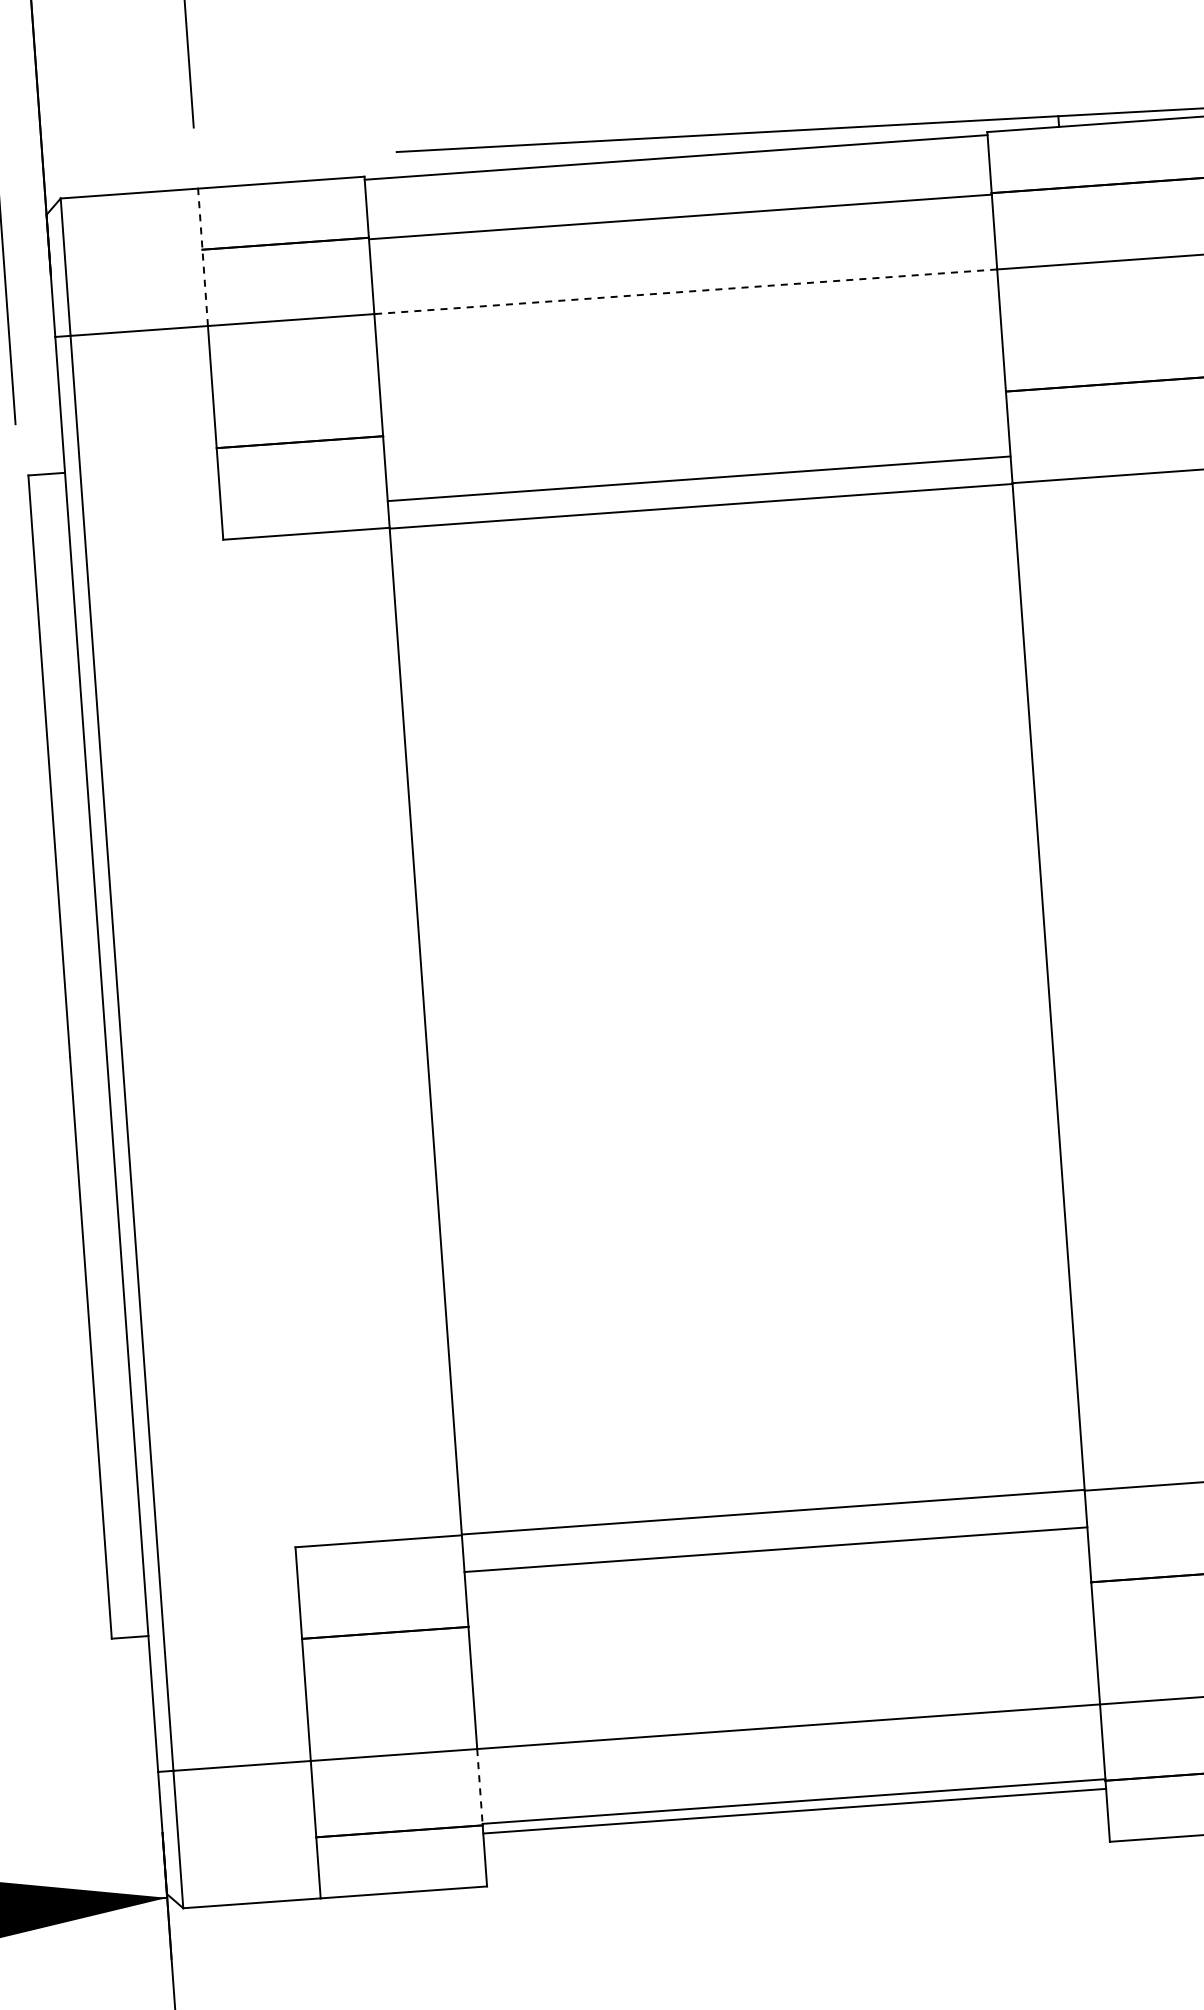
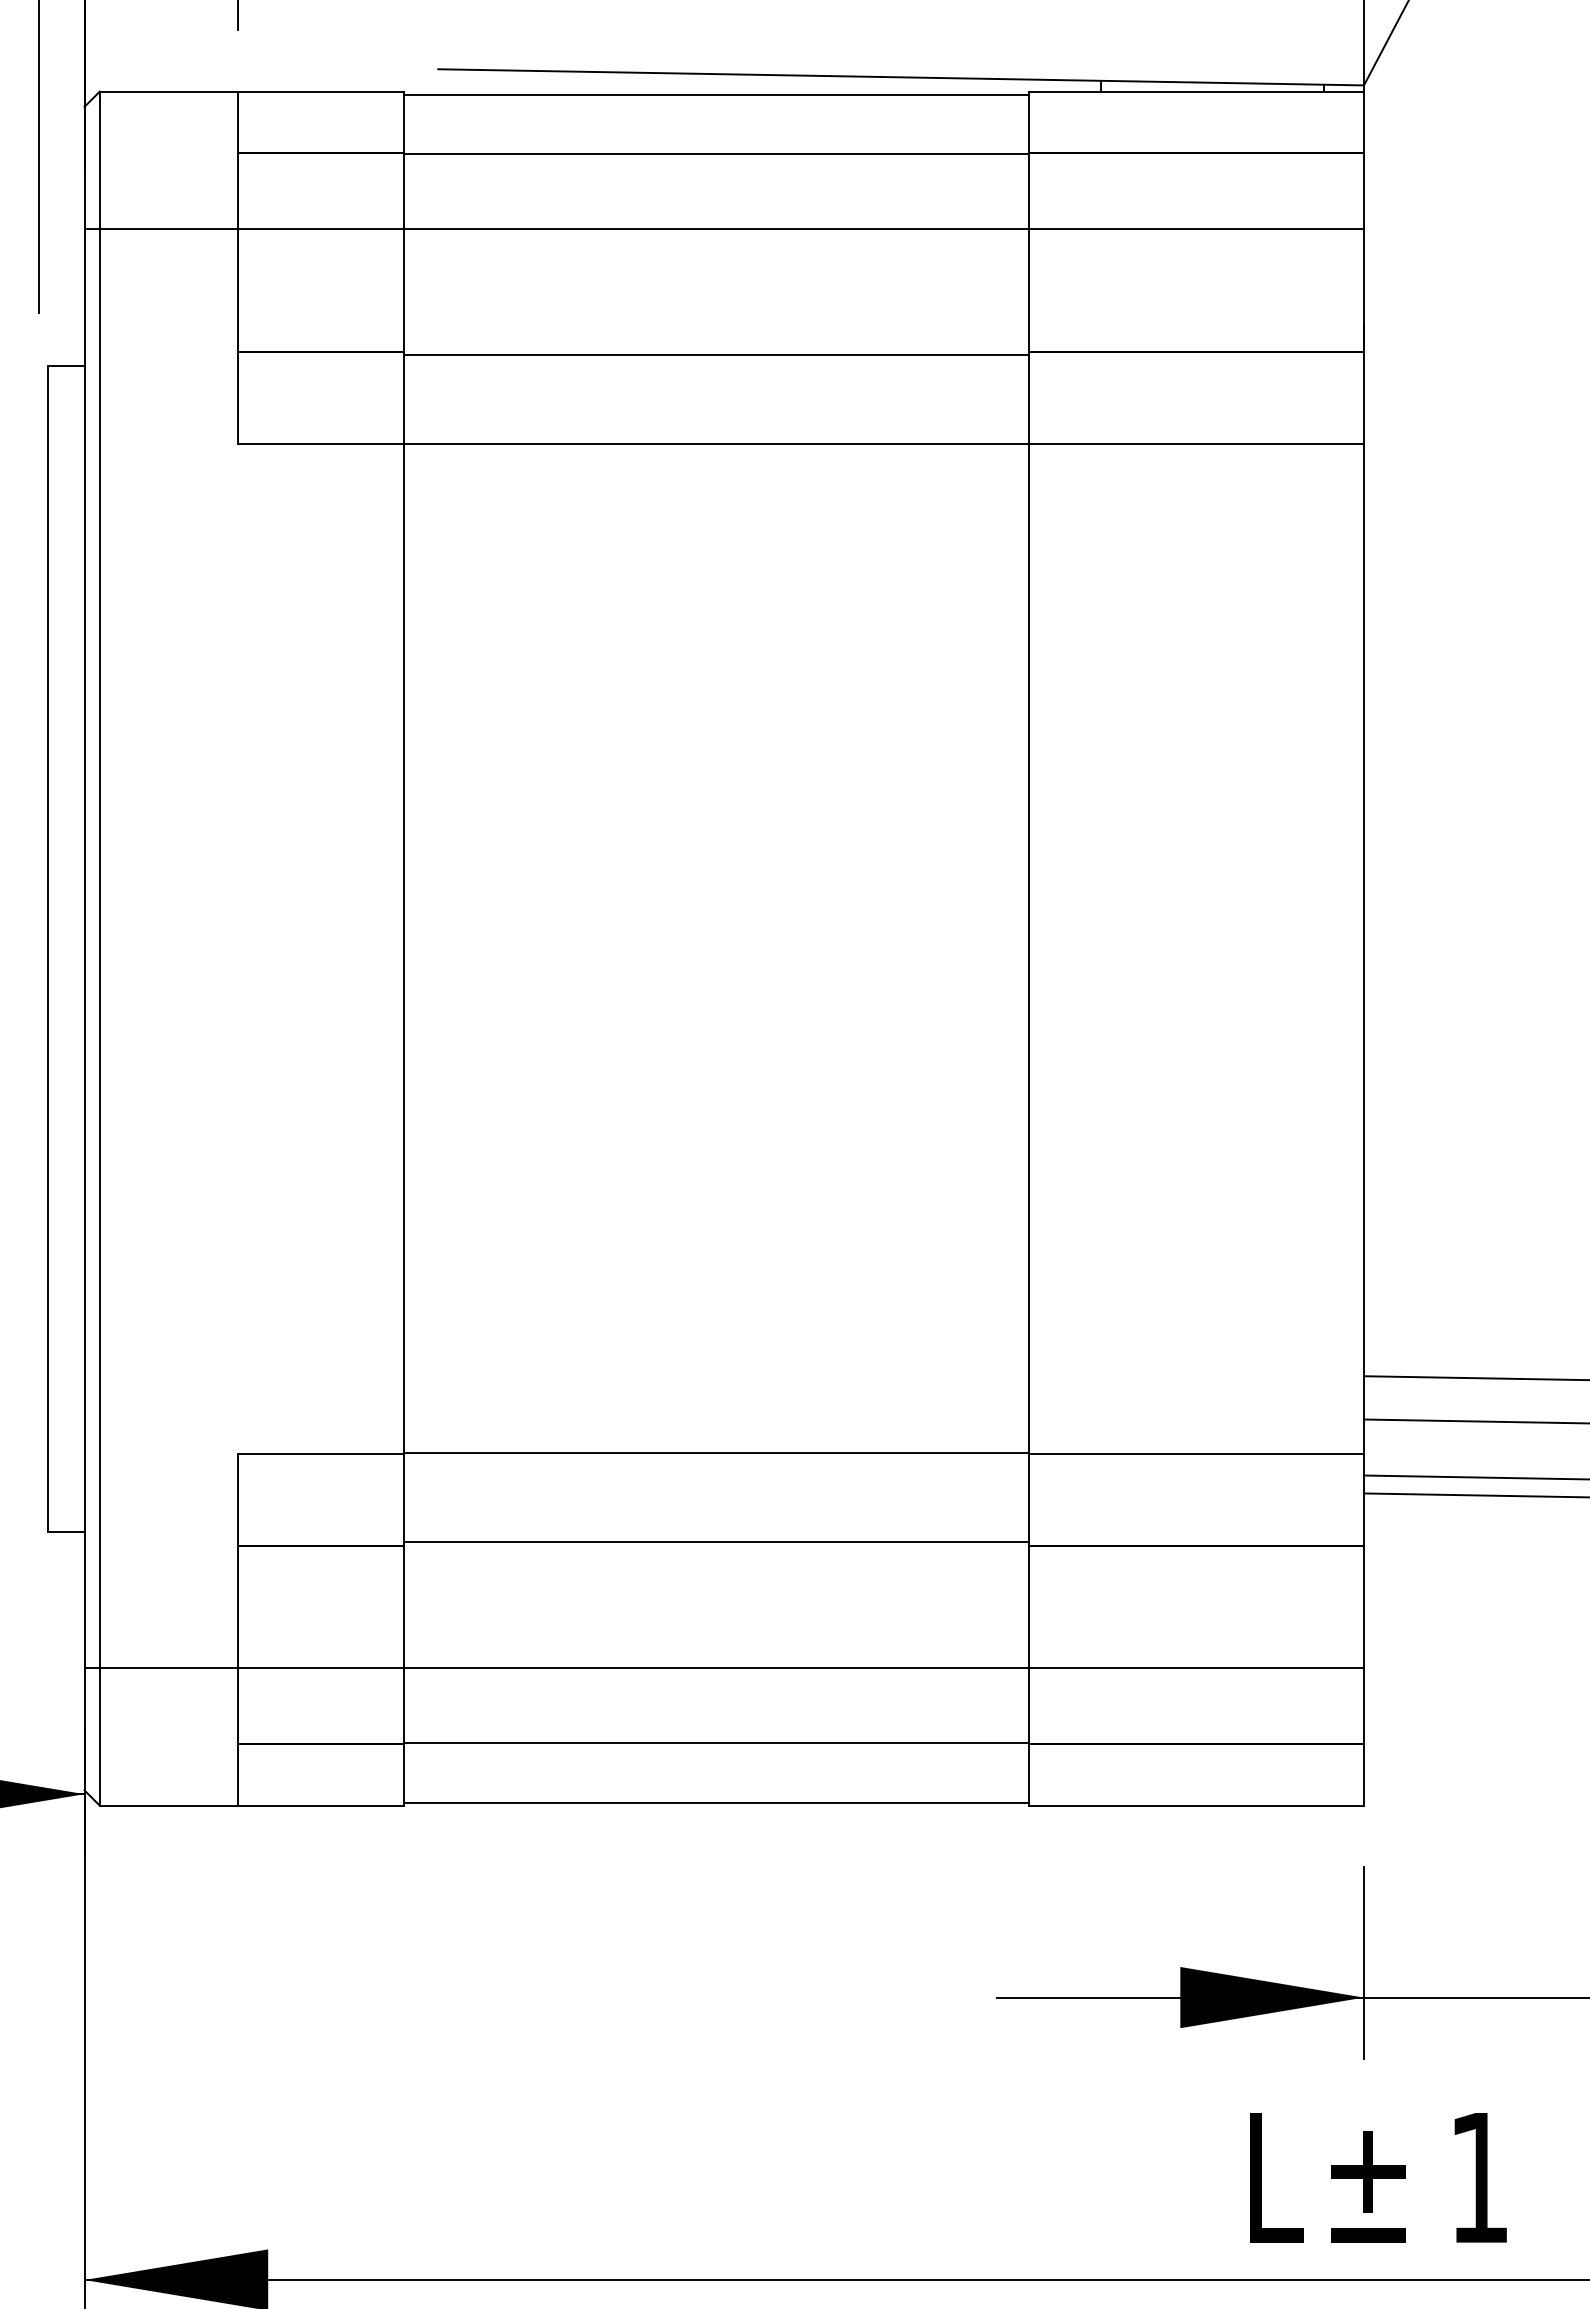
line: (202, 257) -> (237, 160), dashed -> solid
line: (685, 291) -> (716, 229), dashed -> solid
line: (699, 478) -> (716, 354), moved
line: (775, 1549) -> (716, 1542), moved
line: (480, 1787) -> (404, 1706), dashed -> solid
line: (794, 1811) -> (716, 1802), moved

